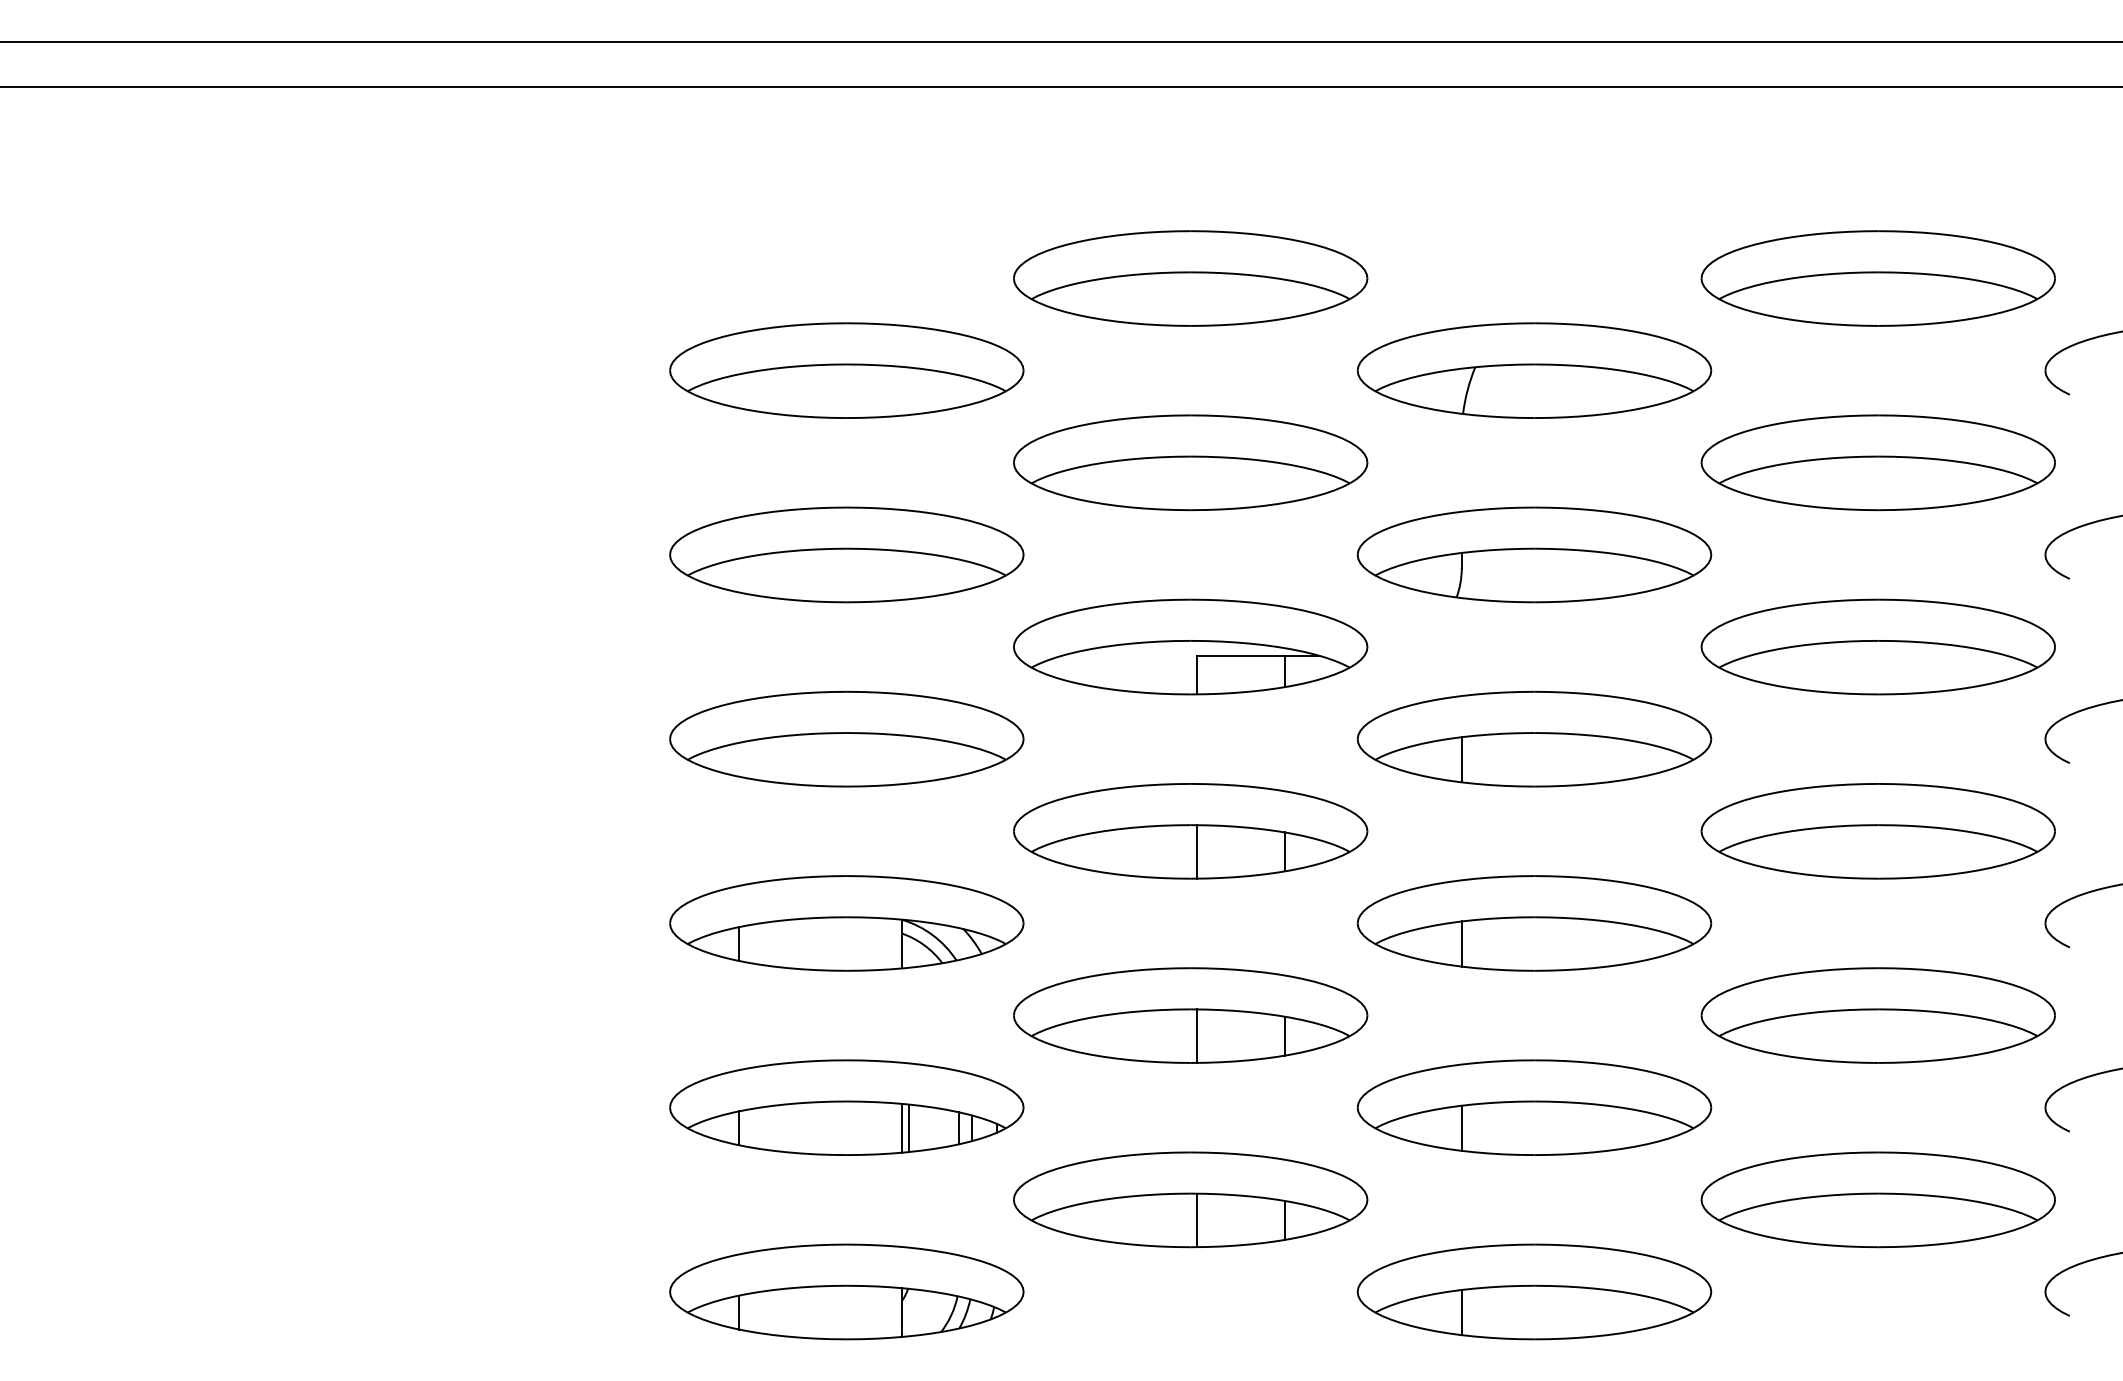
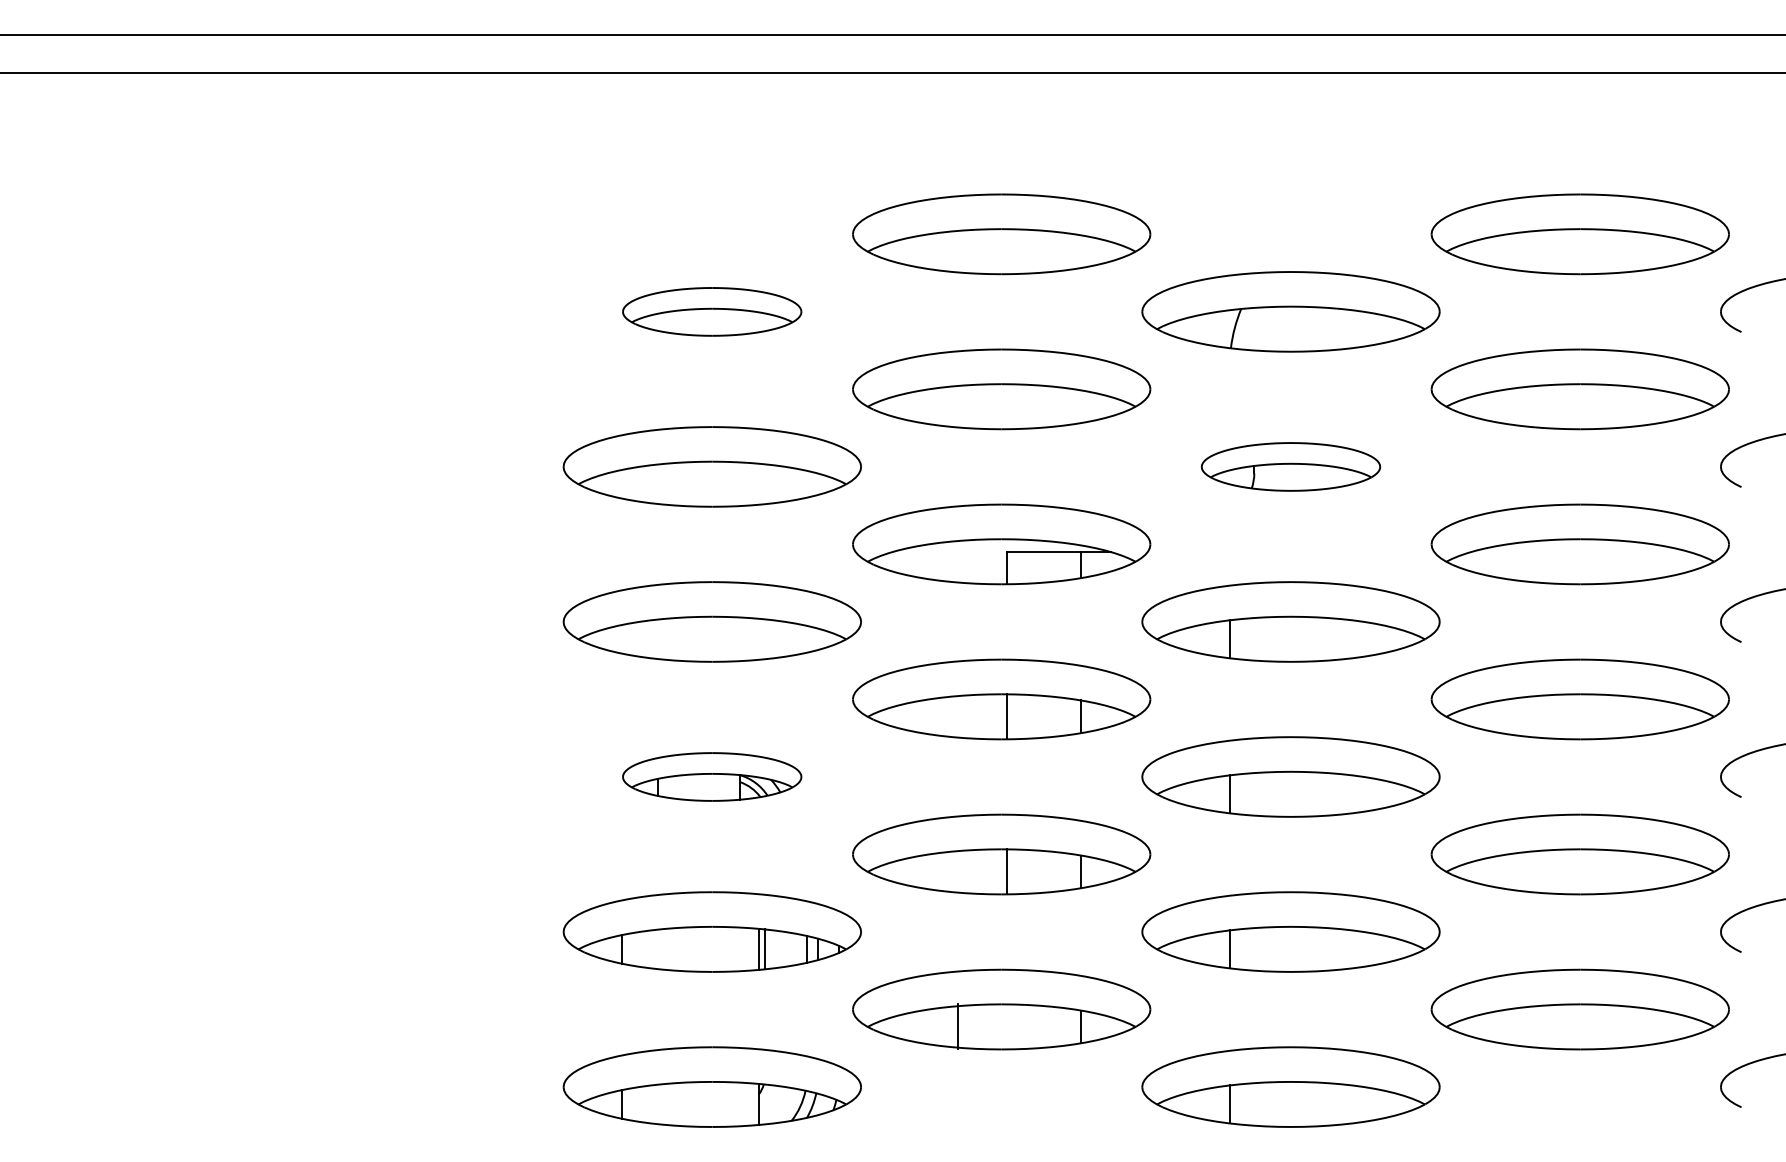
part: (845, 370) -> (711, 311), size x0.6
part: (1533, 554) -> (1290, 466), size x0.6
part: (845, 922) -> (711, 776), size x0.6
line: (1196, 1219) -> (957, 1026), moved

